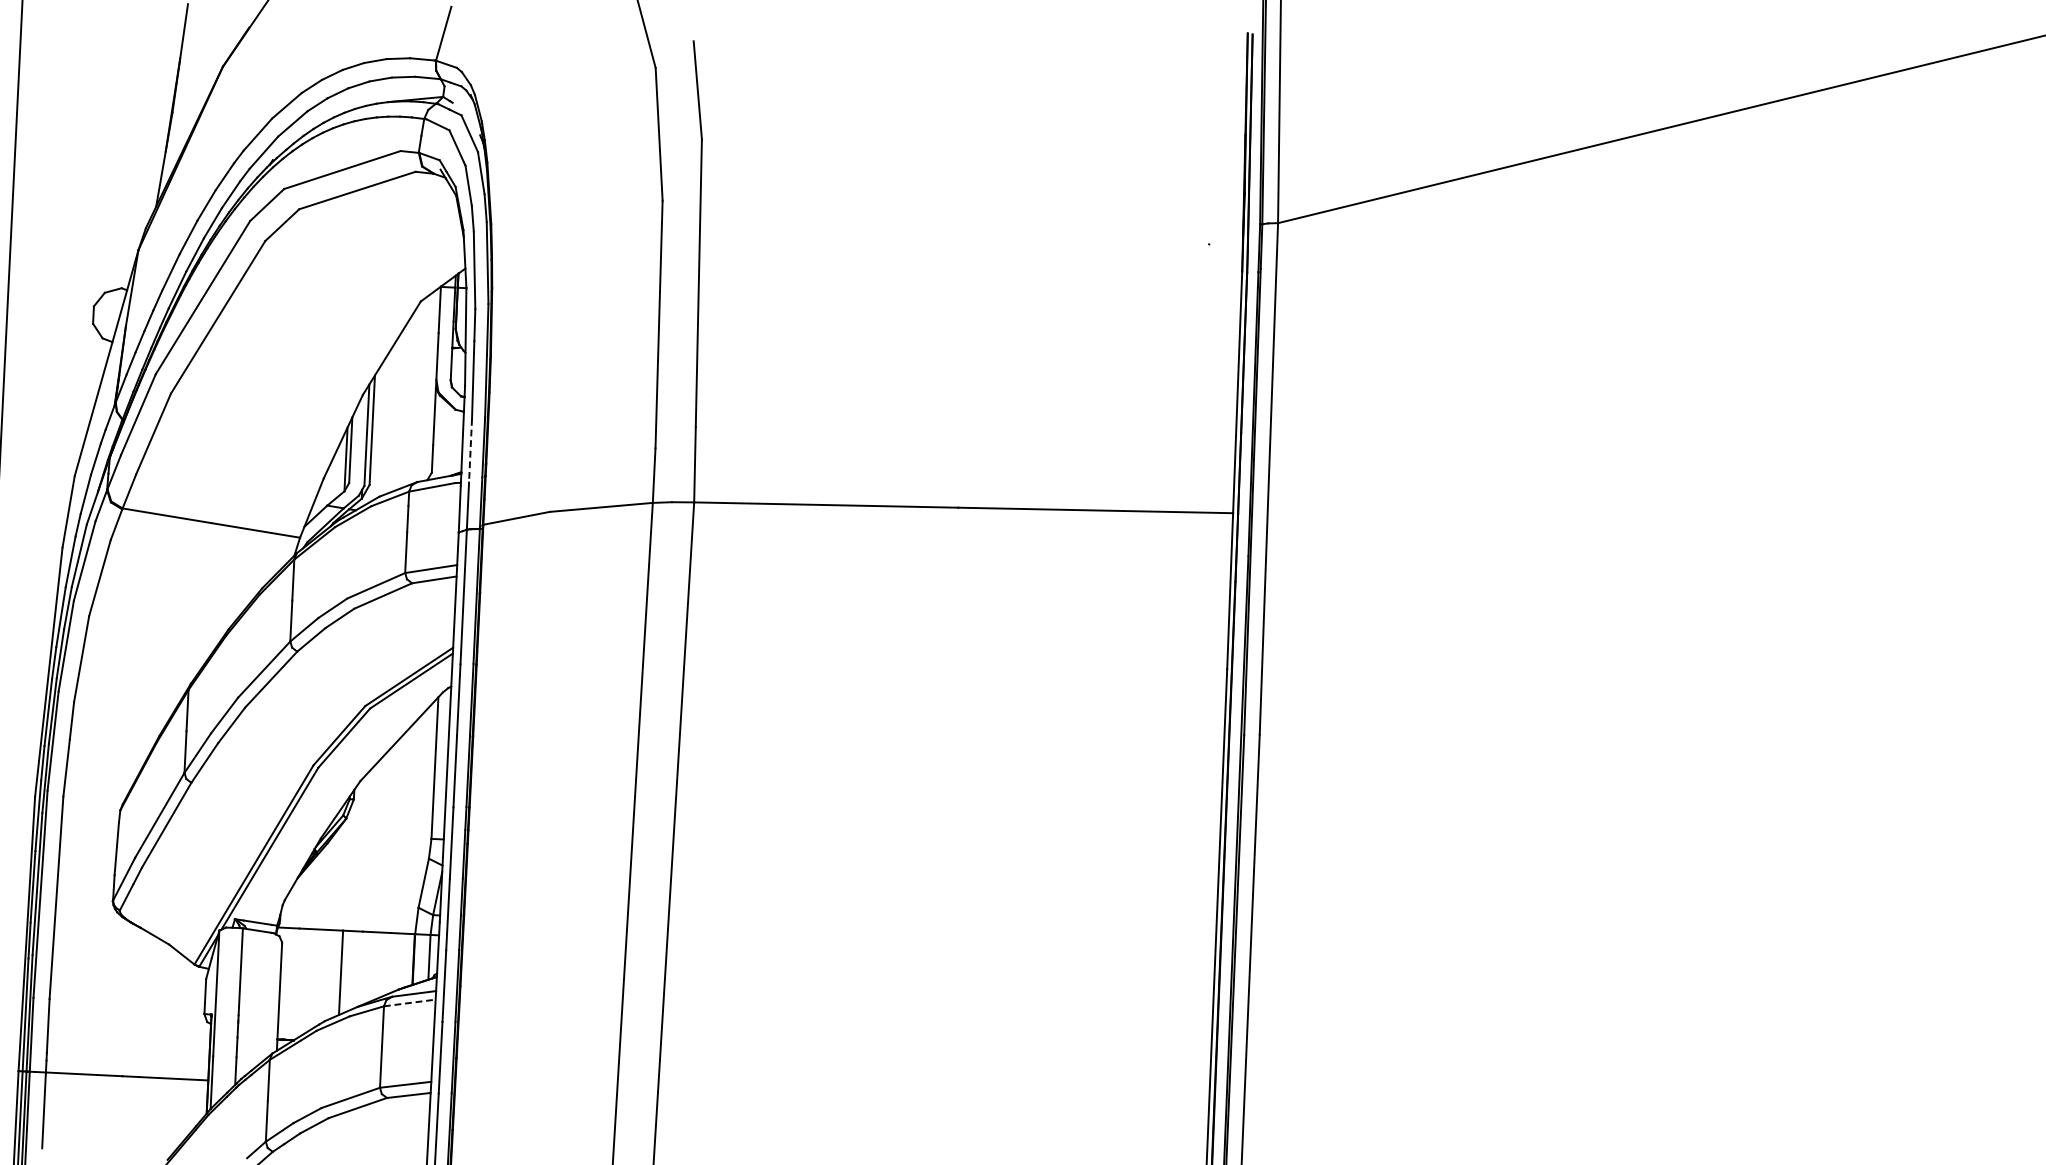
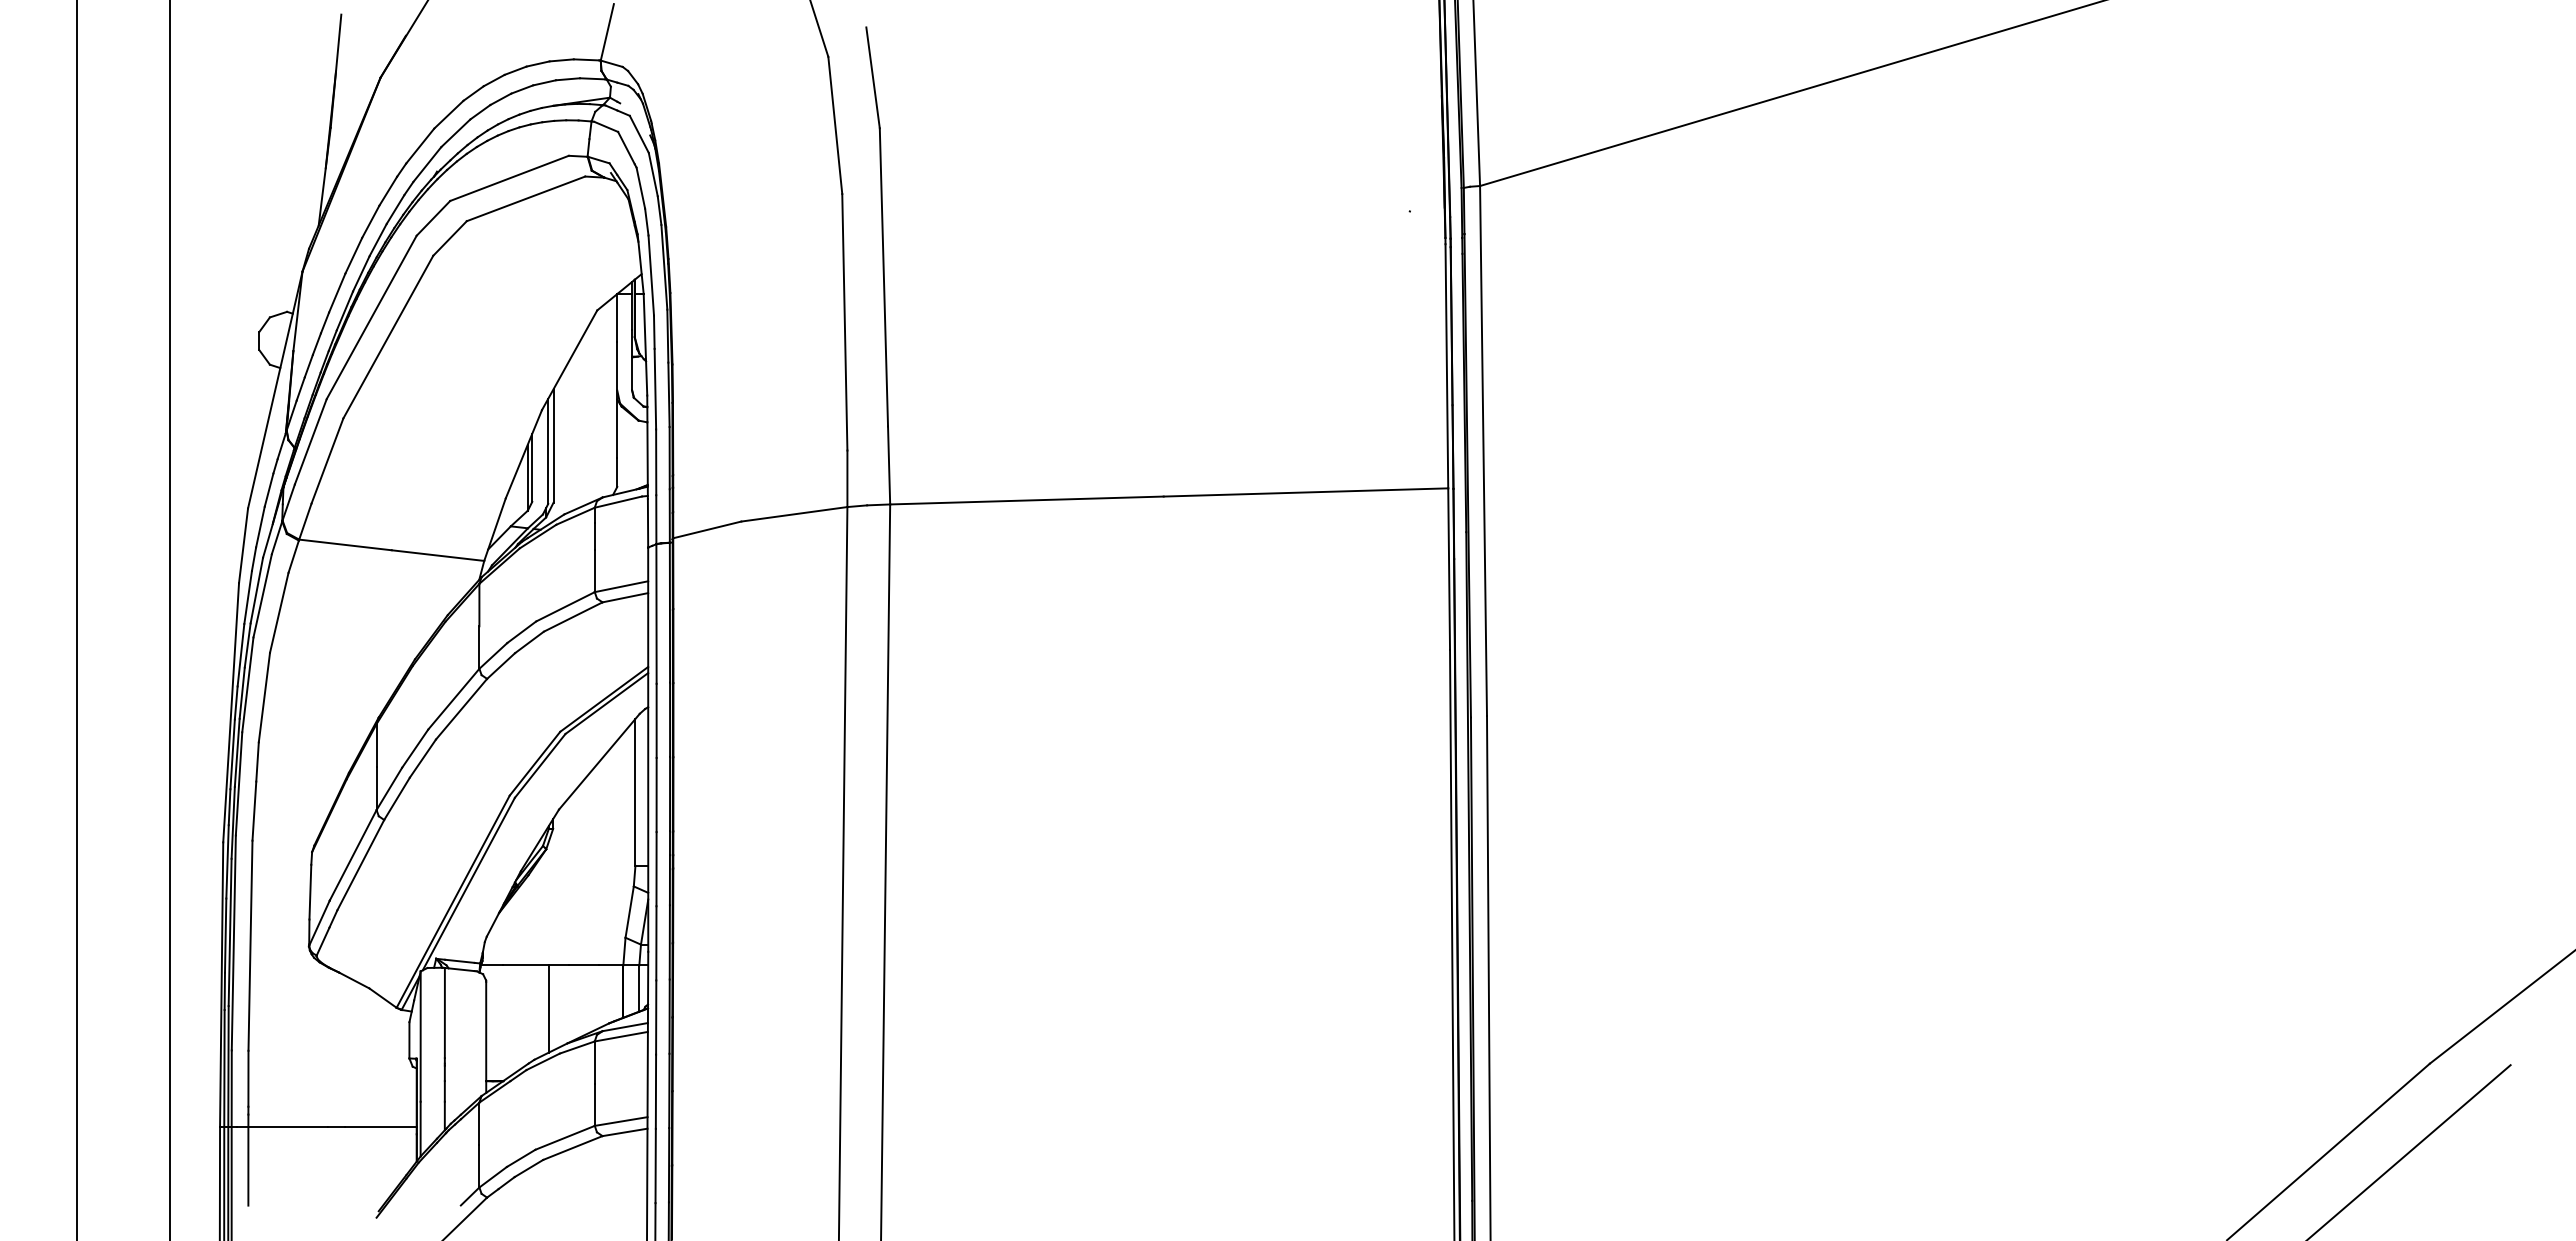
line: (470, 450) -> (656, 462), dashed -> solid
line: (409, 1002) -> (621, 1036), dashed -> solid

